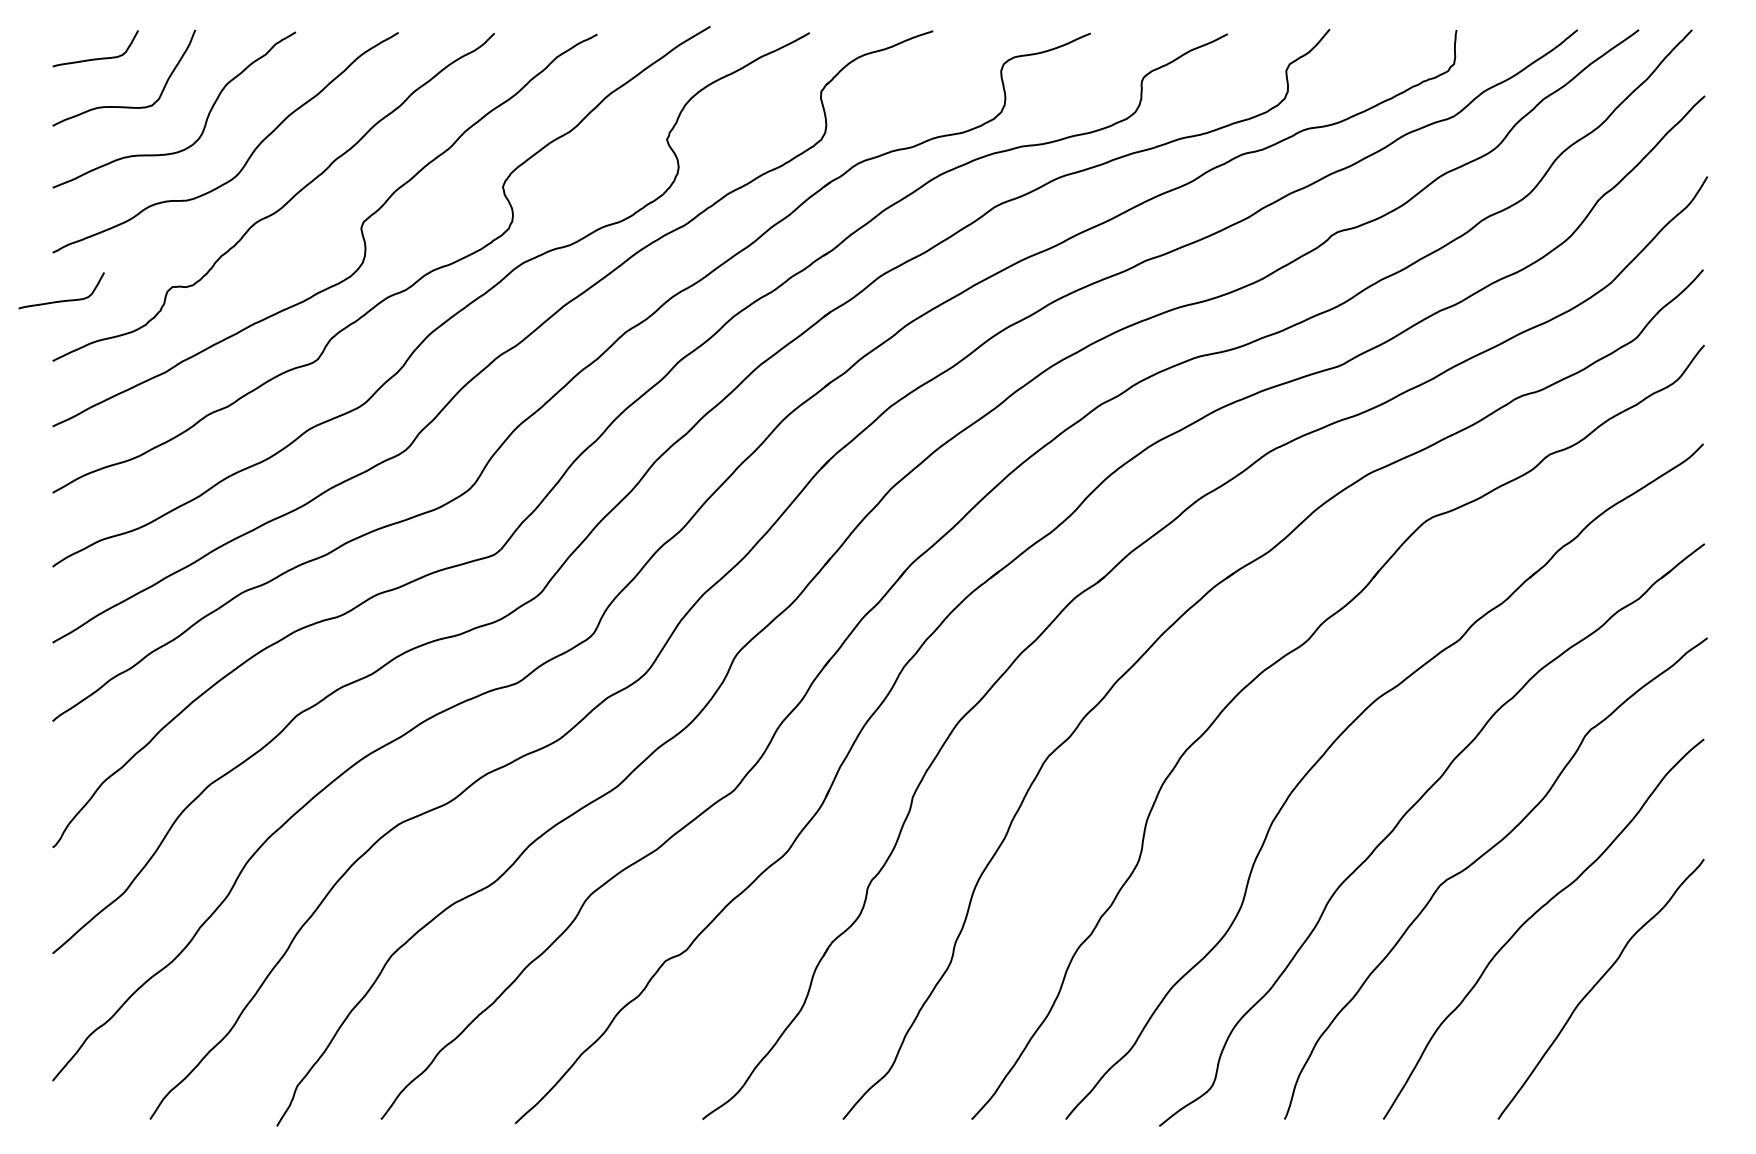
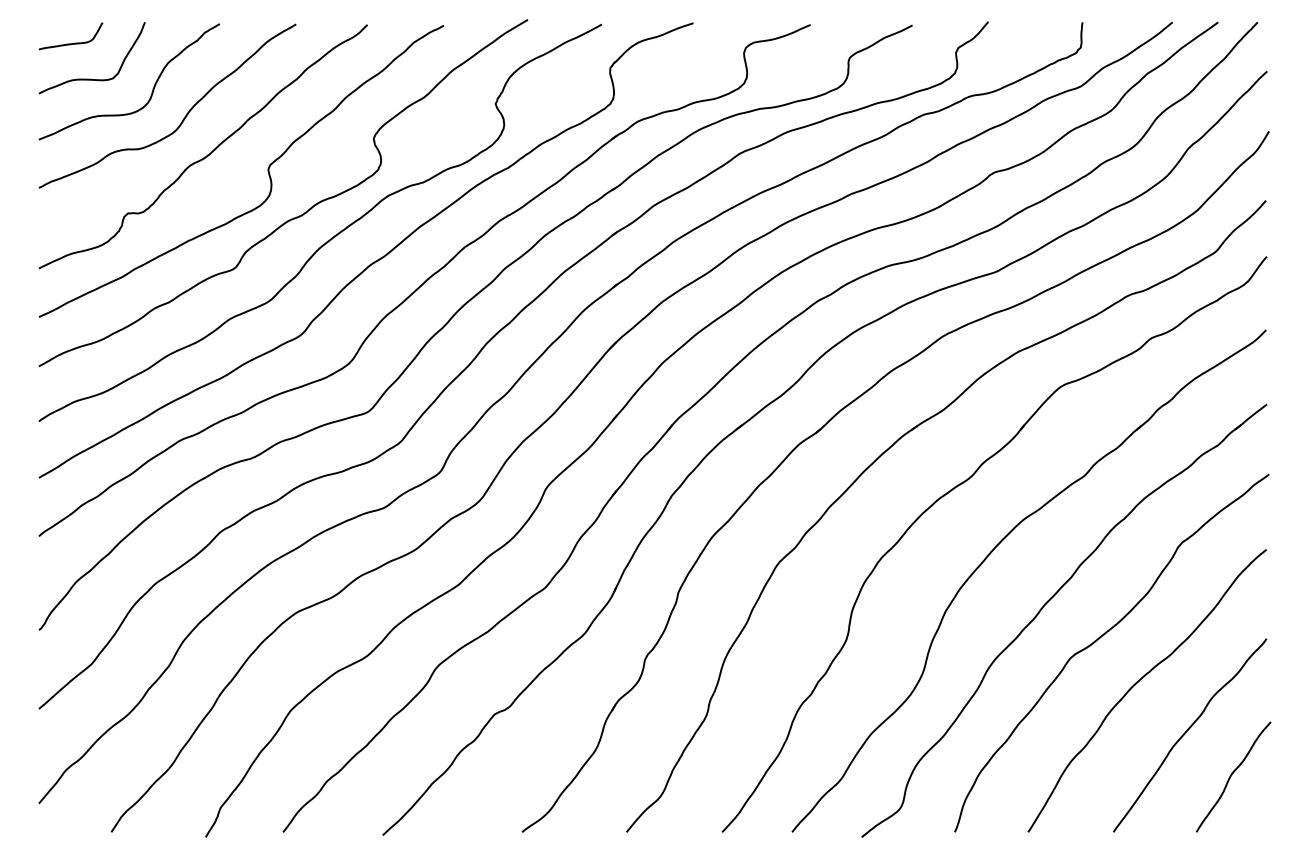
curve: (61, 300) -> (45, 223), removed
curve: (1657, 1043) -> (1231, 775), added

